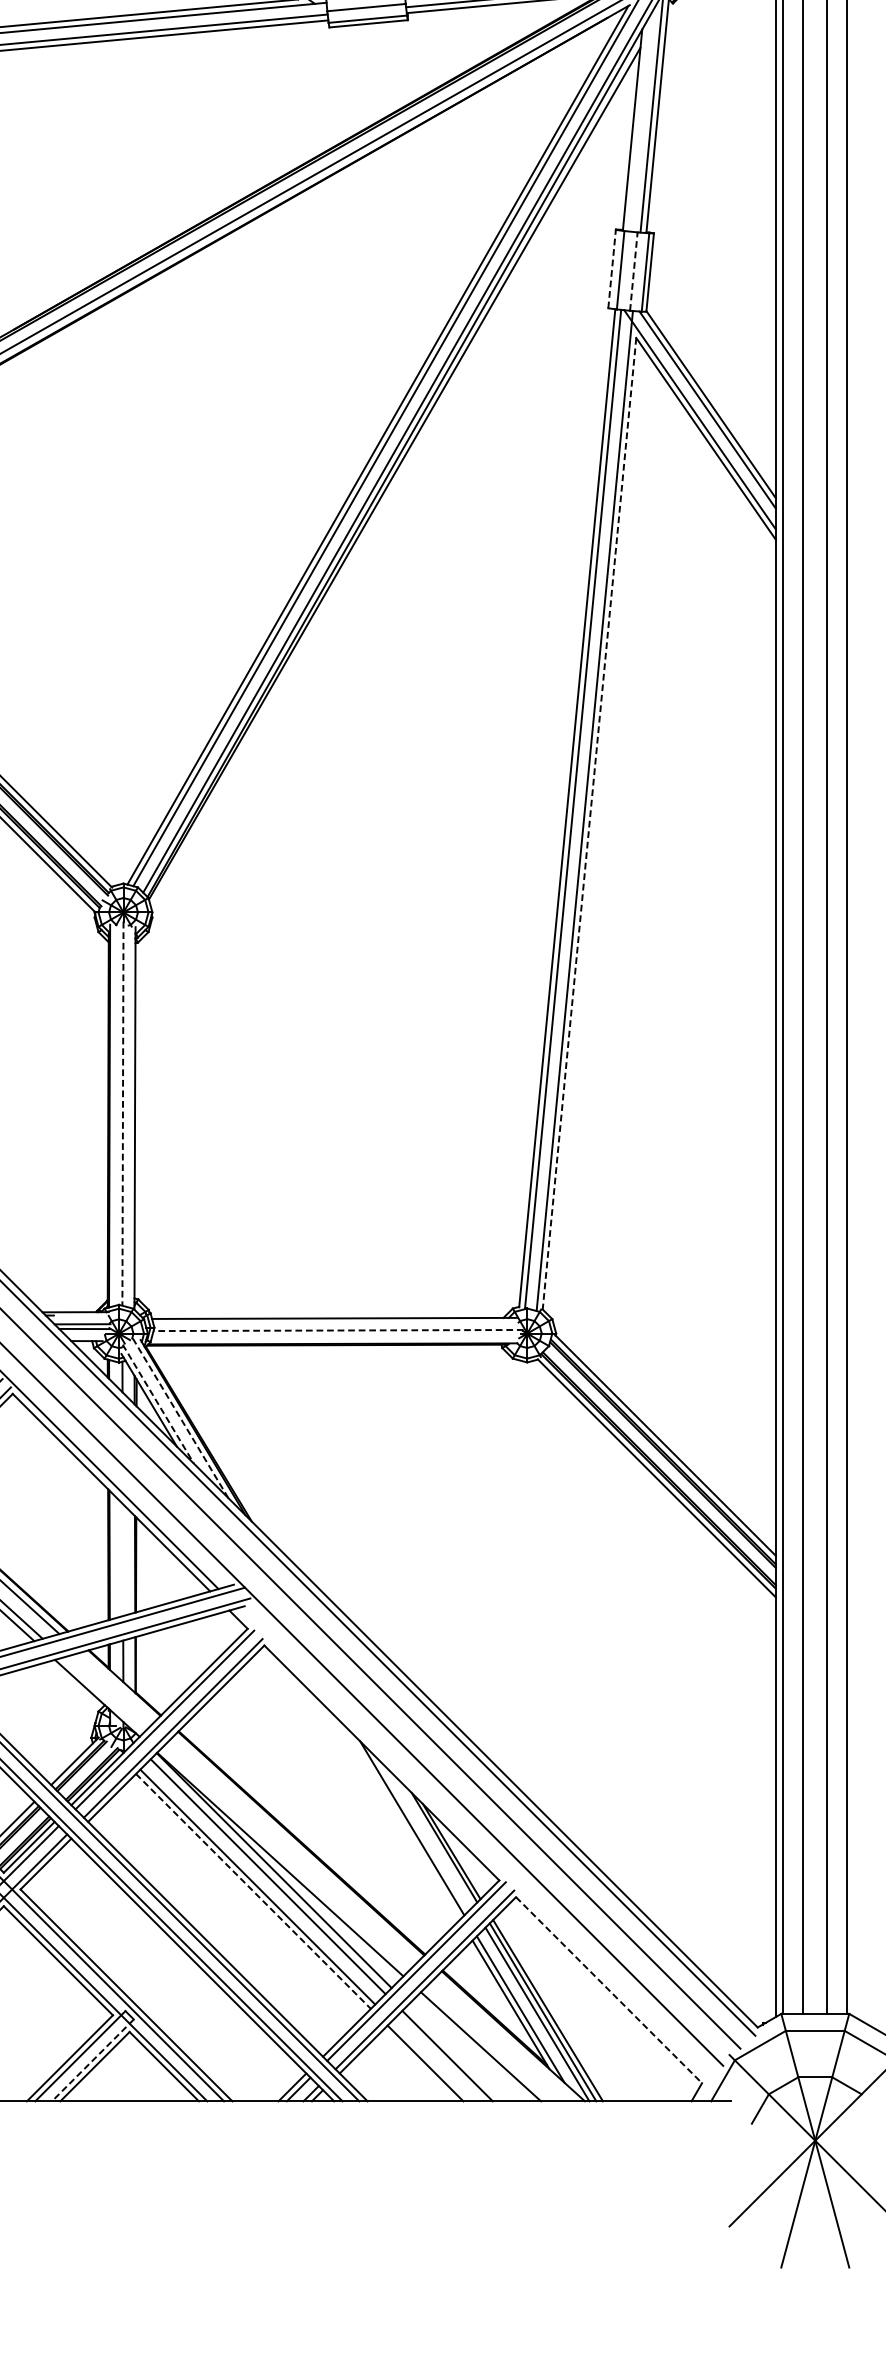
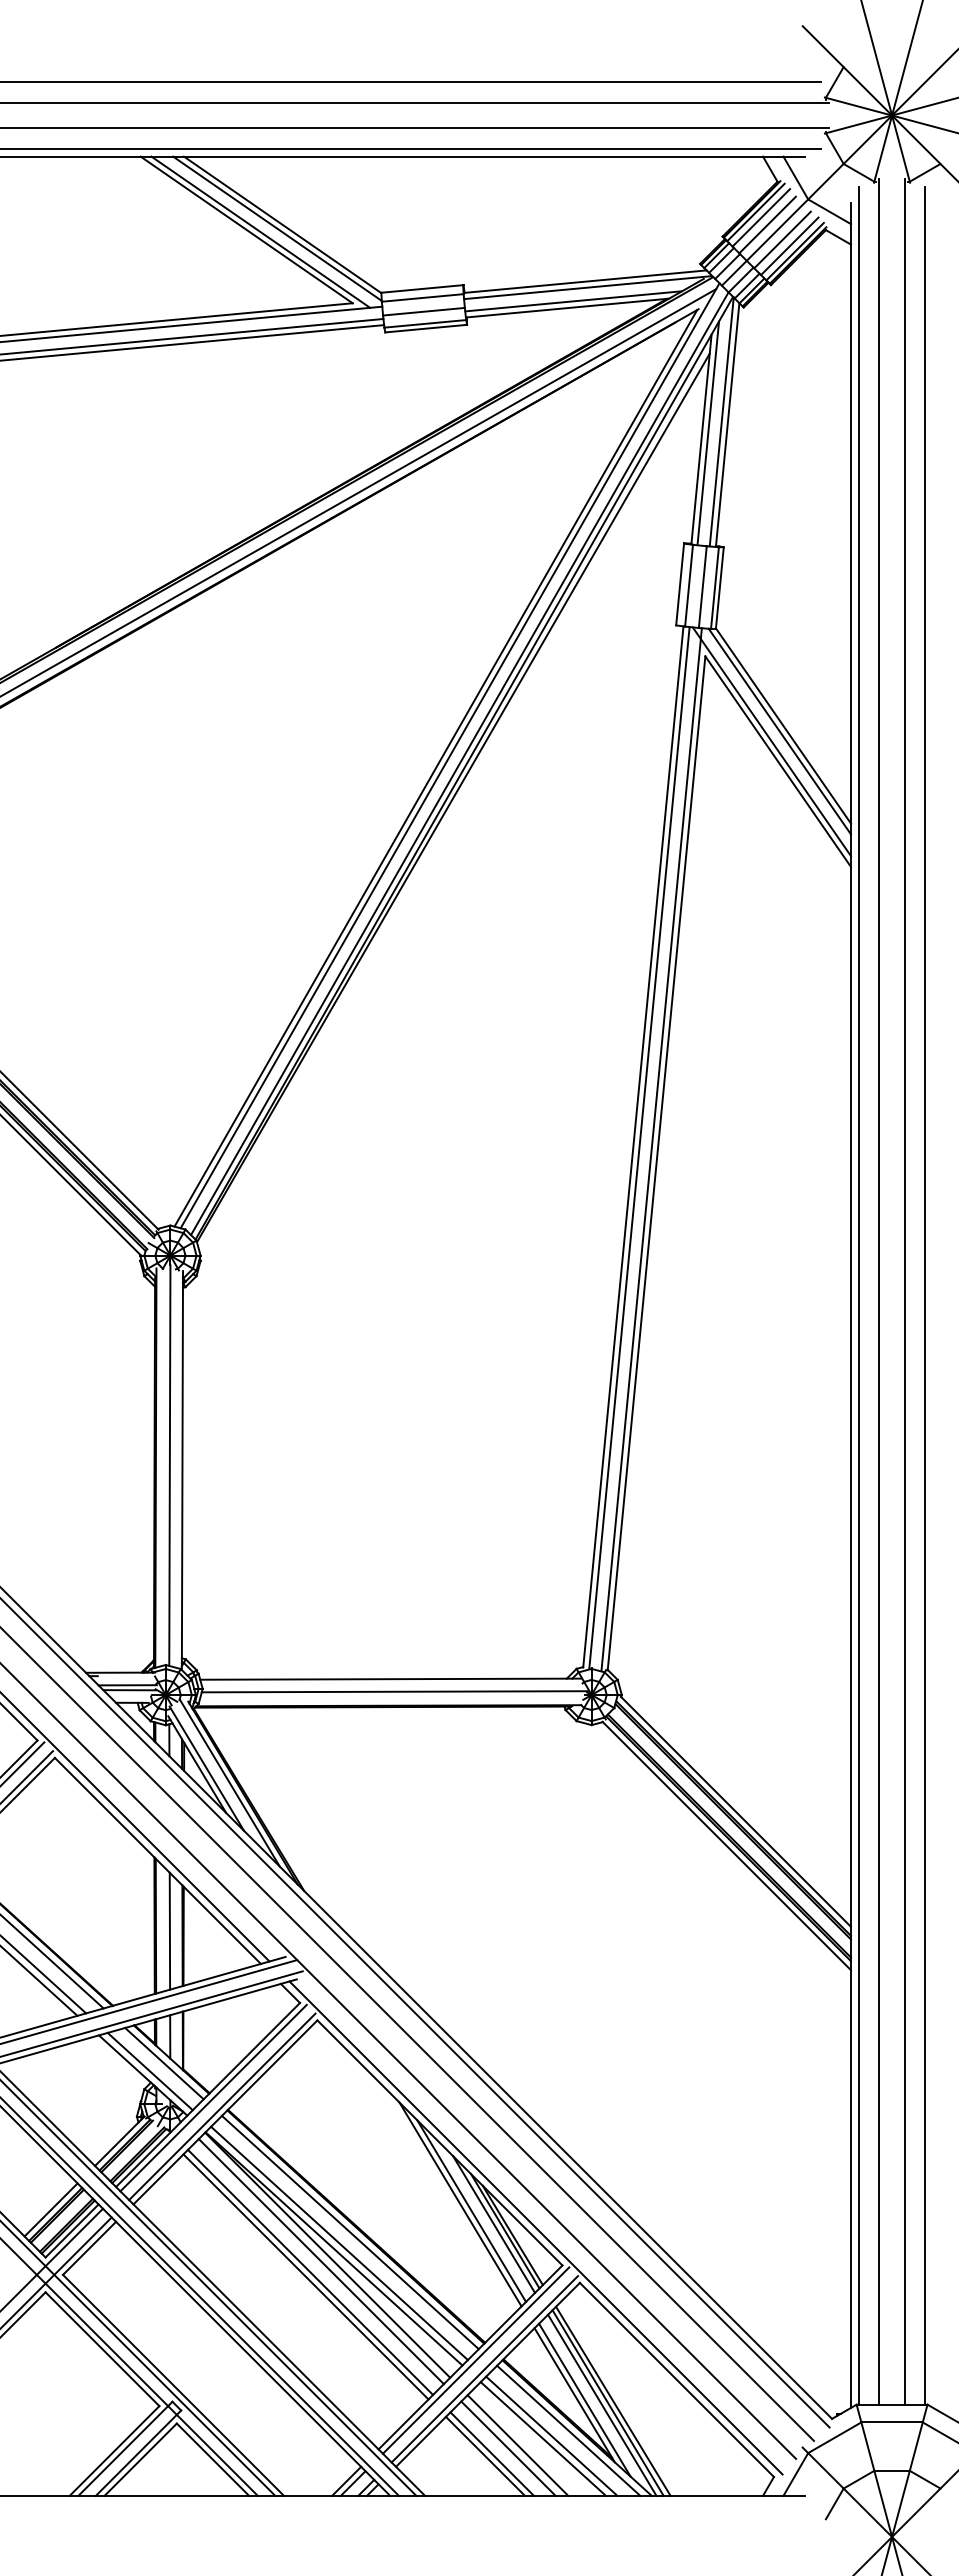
line: (639, 124) -> (708, 433), added
line: (612, 269) -> (680, 584), dashed -> solid
line: (633, 270) -> (702, 586), dashed -> solid
line: (589, 824) -> (656, 1163), dashed -> solid
line: (122, 1114) -> (169, 1466), dashed -> solid
line: (338, 1330) -> (394, 1691), dashed -> solid
line: (159, 1405) -> (207, 1769), dashed -> solid
line: (180, 1417) -> (229, 1782), dashed -> solid
line: (122, 1559) -> (169, 1930), added
line: (117, 1686) -> (164, 2063), added
line: (103, 1694) -> (149, 2071), added
line: (401, 1822) -> (460, 2204), added
line: (434, 1841) -> (494, 2224), added
line: (473, 1844) -> (535, 2227), added
line: (295, 1848) -> (349, 2232), added
line: (285, 1859) -> (339, 2243), added
line: (253, 1891) -> (306, 2277), dashed -> solid
line: (609, 1990) -> (677, 2380), dashed -> solid
line: (505, 2038) -> (568, 2430), added
line: (488, 2043) -> (551, 2435), added
line: (456, 2053) -> (517, 2445), added
line: (92, 2060) -> (138, 2453), dashed -> solid
line: (432, 2060) -> (492, 2453), added

